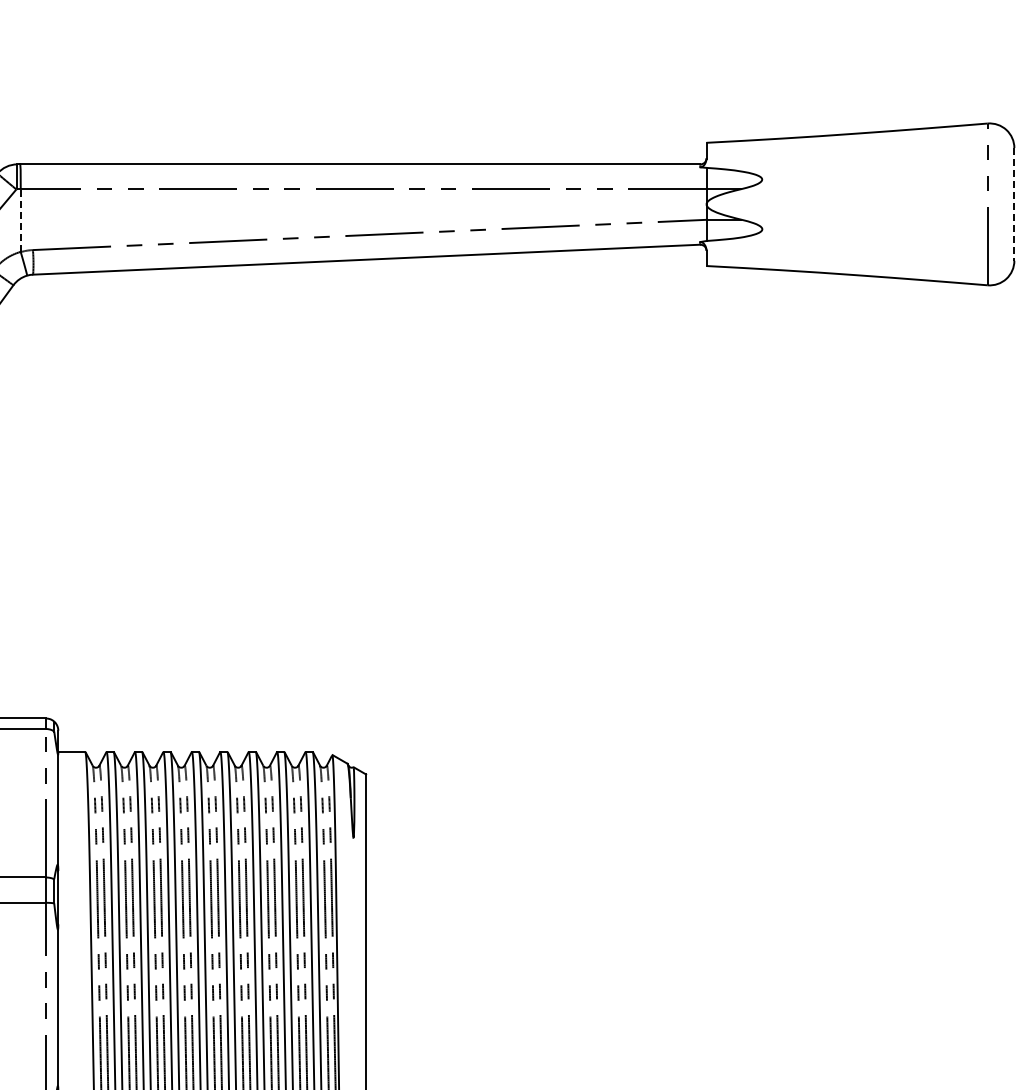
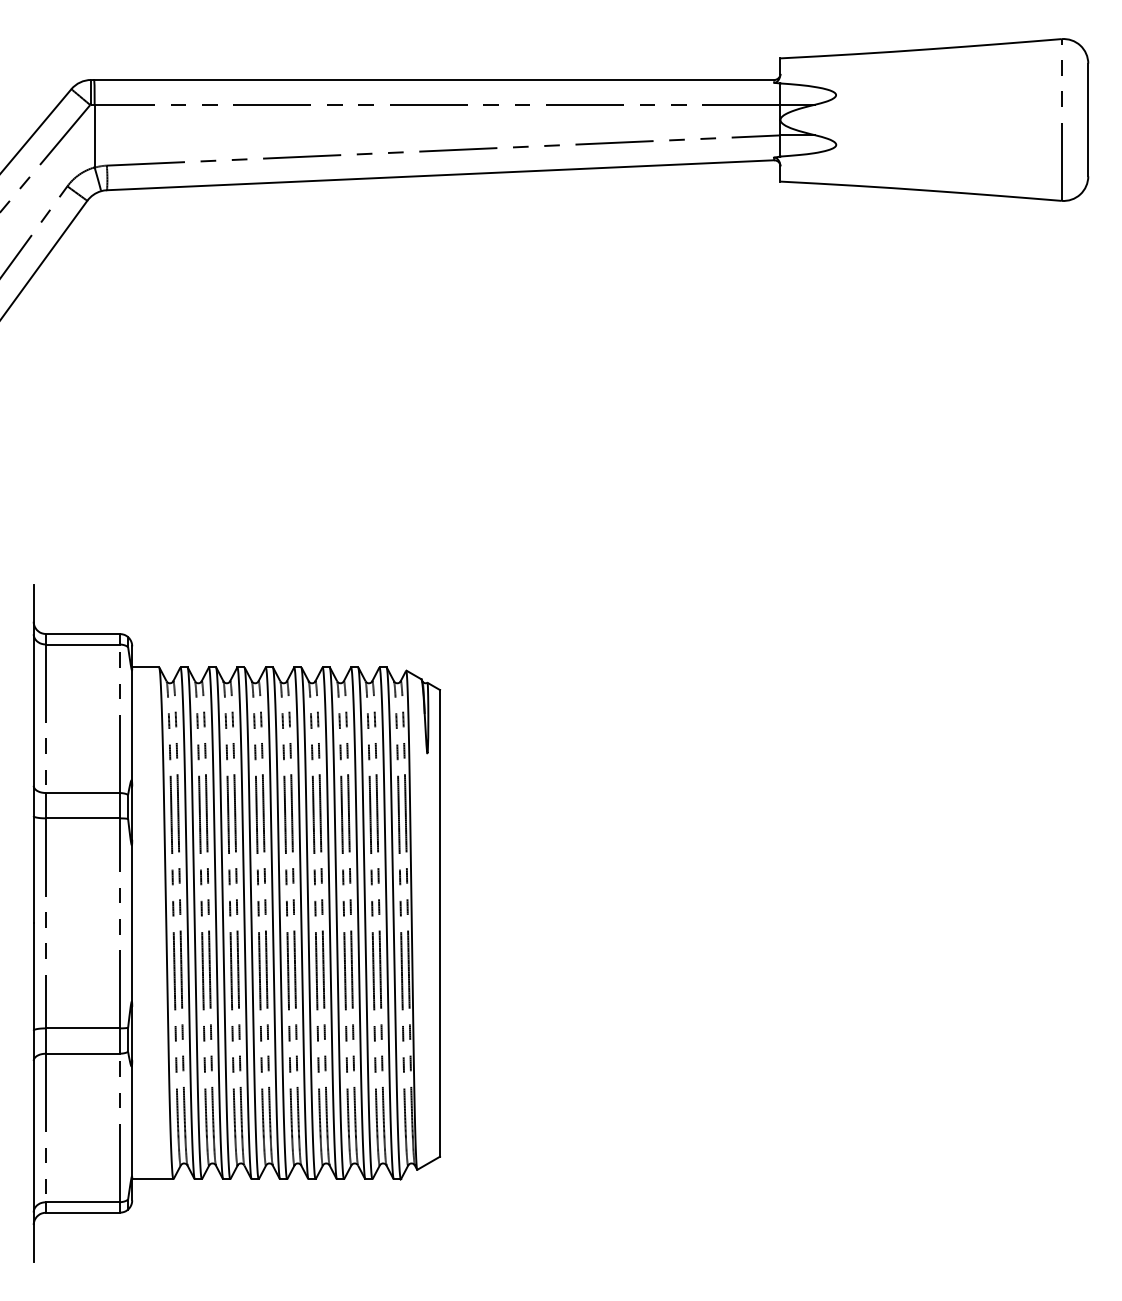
line: (1014, 204) -> (1088, 120), dashed -> solid
line: (20, 219) -> (94, 135), dashed -> solid

